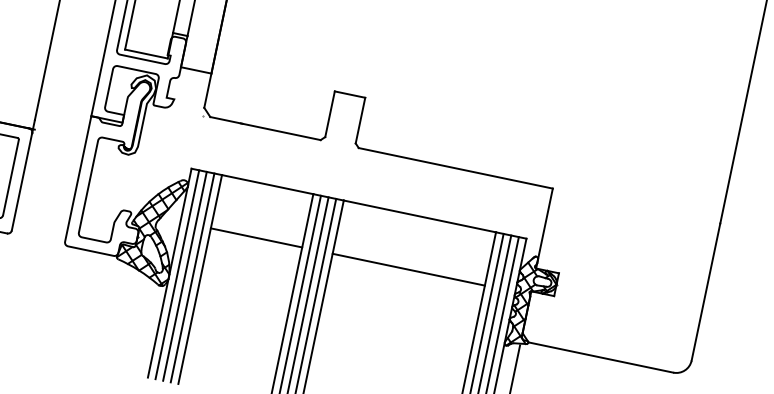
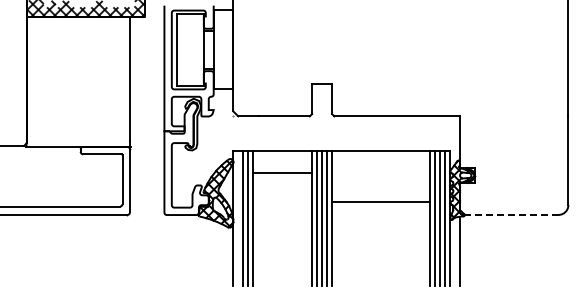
line: (256, 238) -> (282, 173), moved
line: (407, 269) -> (380, 202), moved
line: (177, 274) -> (238, 218), removed
line: (600, 356) -> (511, 214), solid -> dashed

